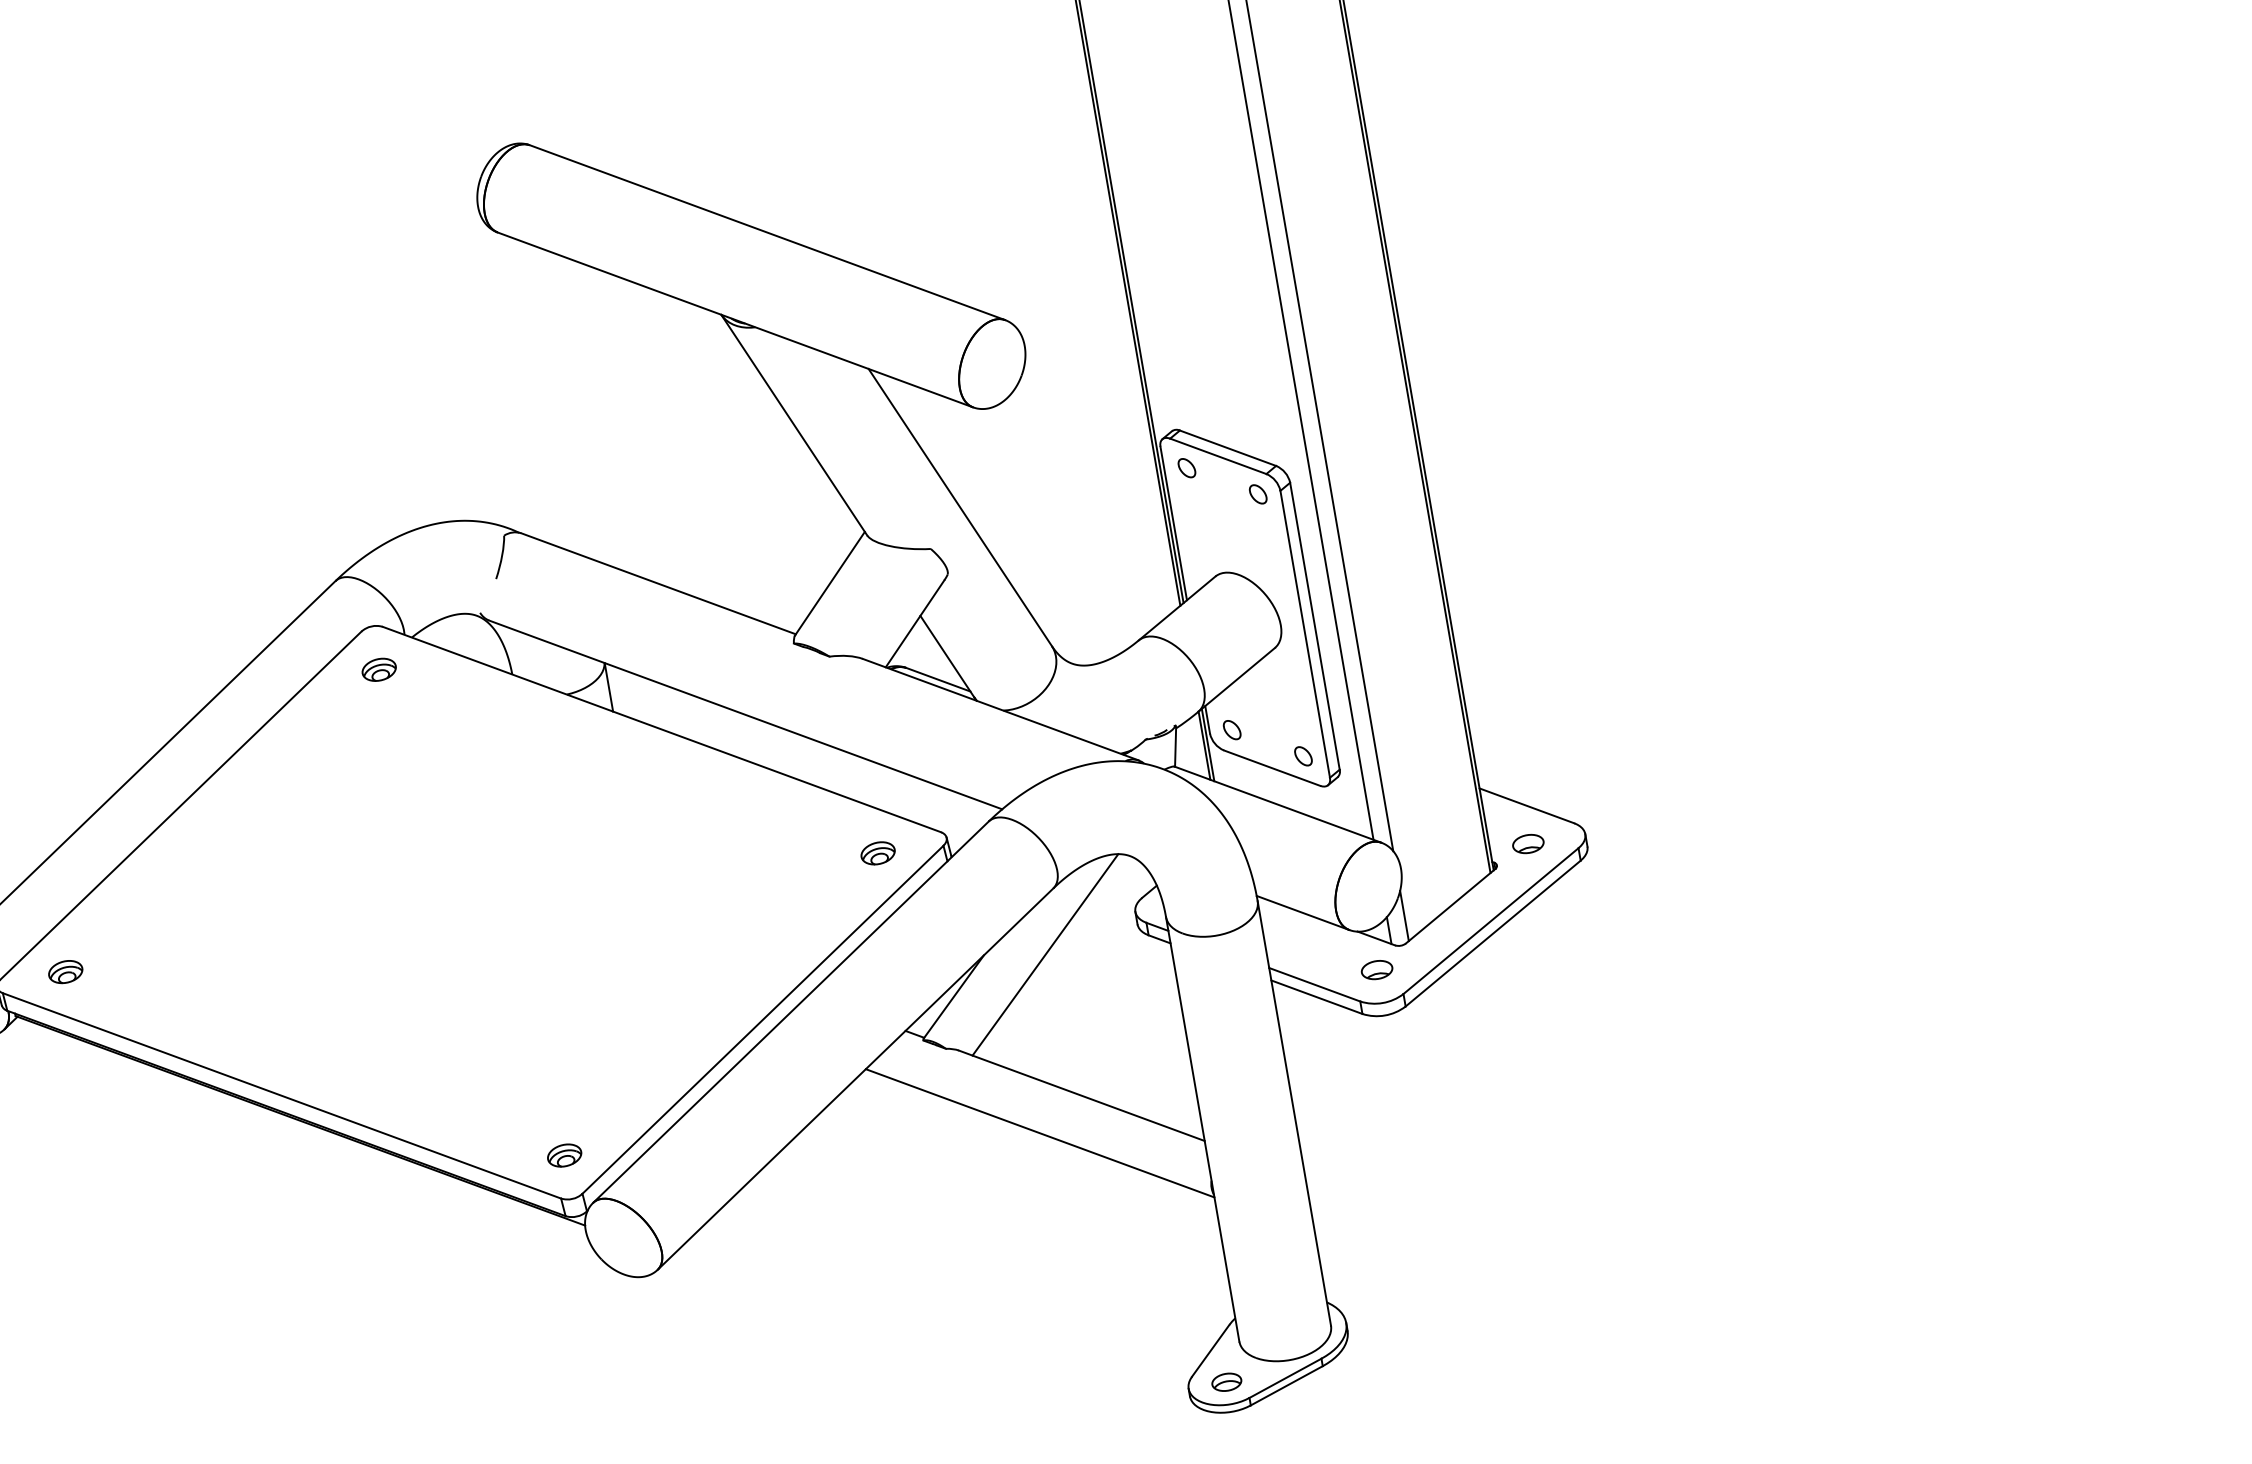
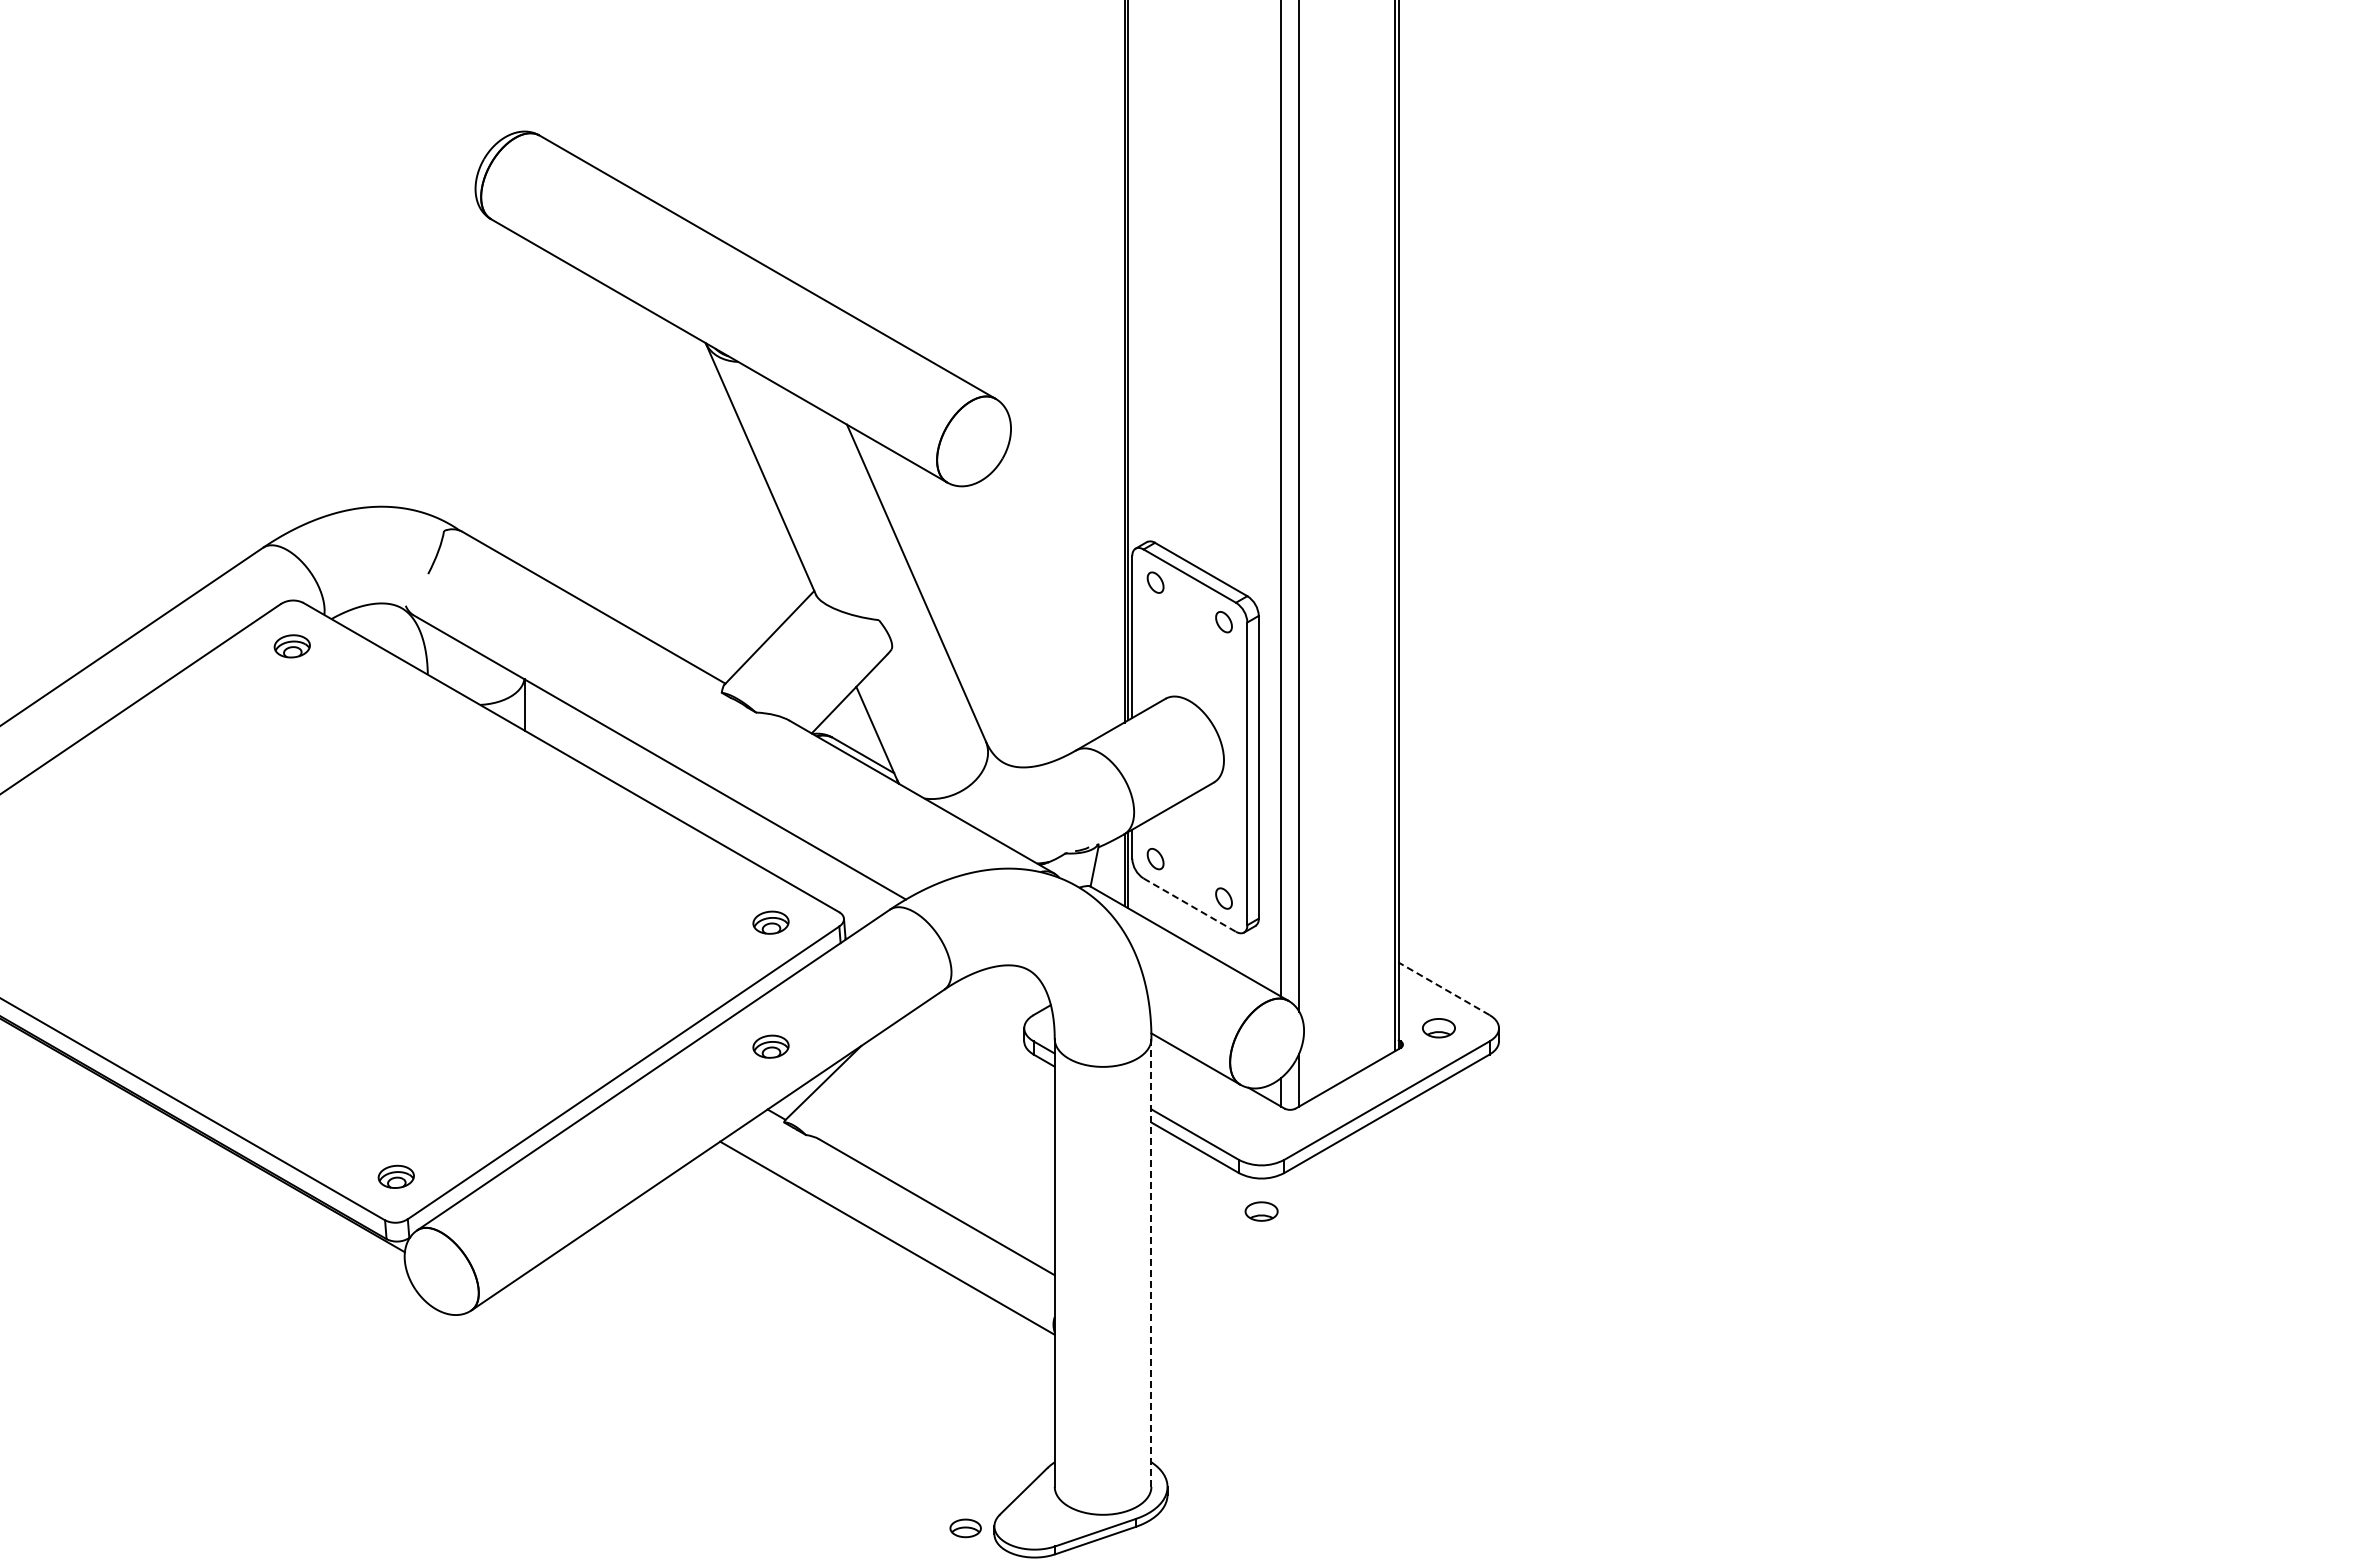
line: (1272, 768) -> (1190, 905), solid -> dashed
line: (1526, 805) -> (1443, 988), solid -> dashed
line: (1045, 955) -> (924, 1056), removed
part: (1376, 969) -> (1261, 1211), moved
part: (897, 970) -> (770, 1046), added
line: (1294, 1113) -> (1151, 1262), solid -> dashed
part: (1226, 1382) -> (965, 1528), moved

